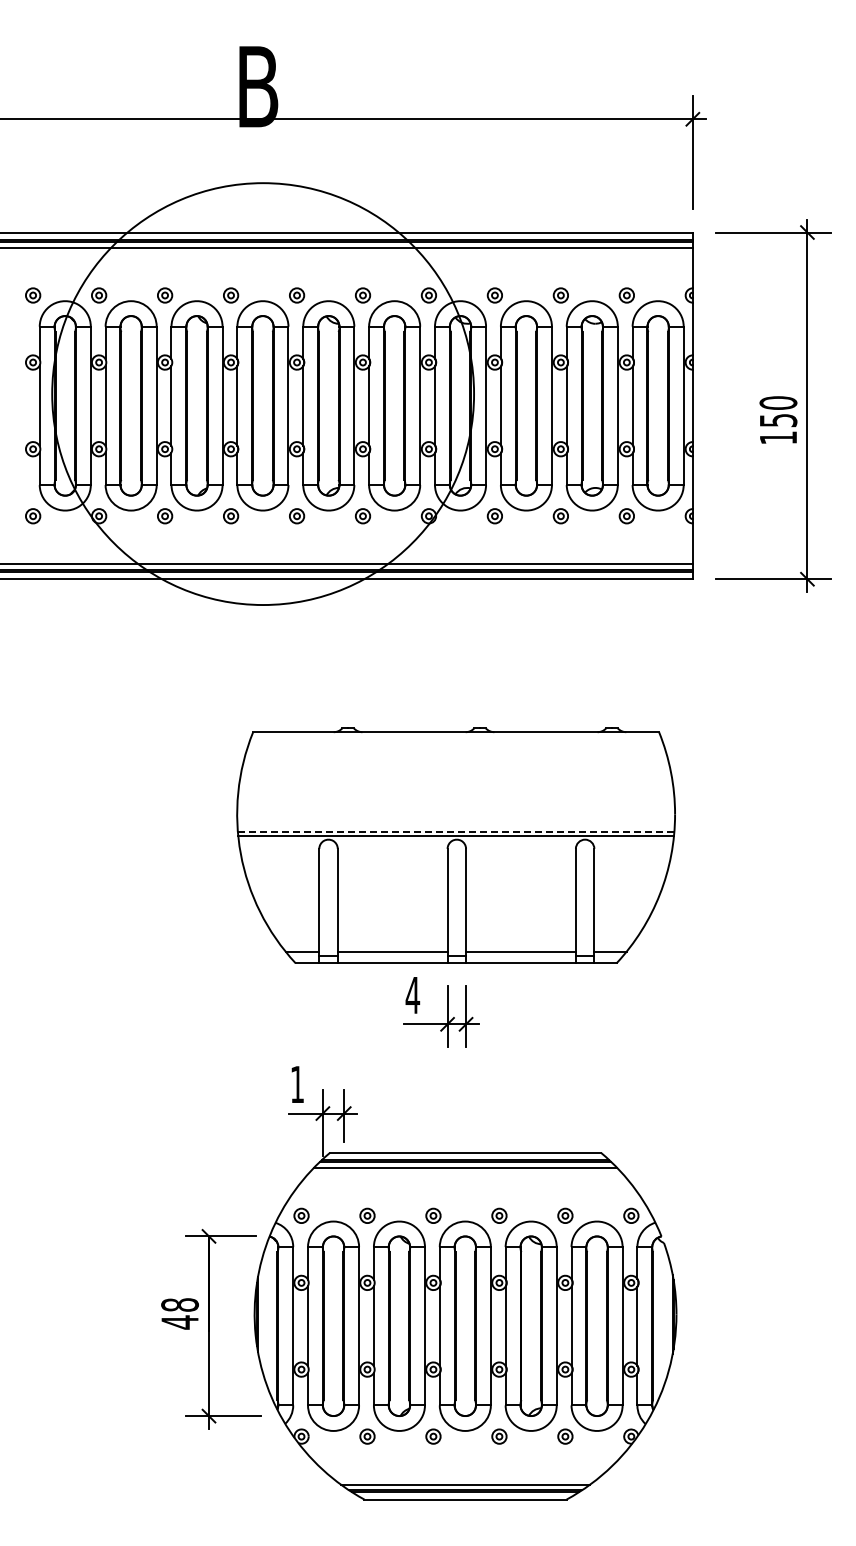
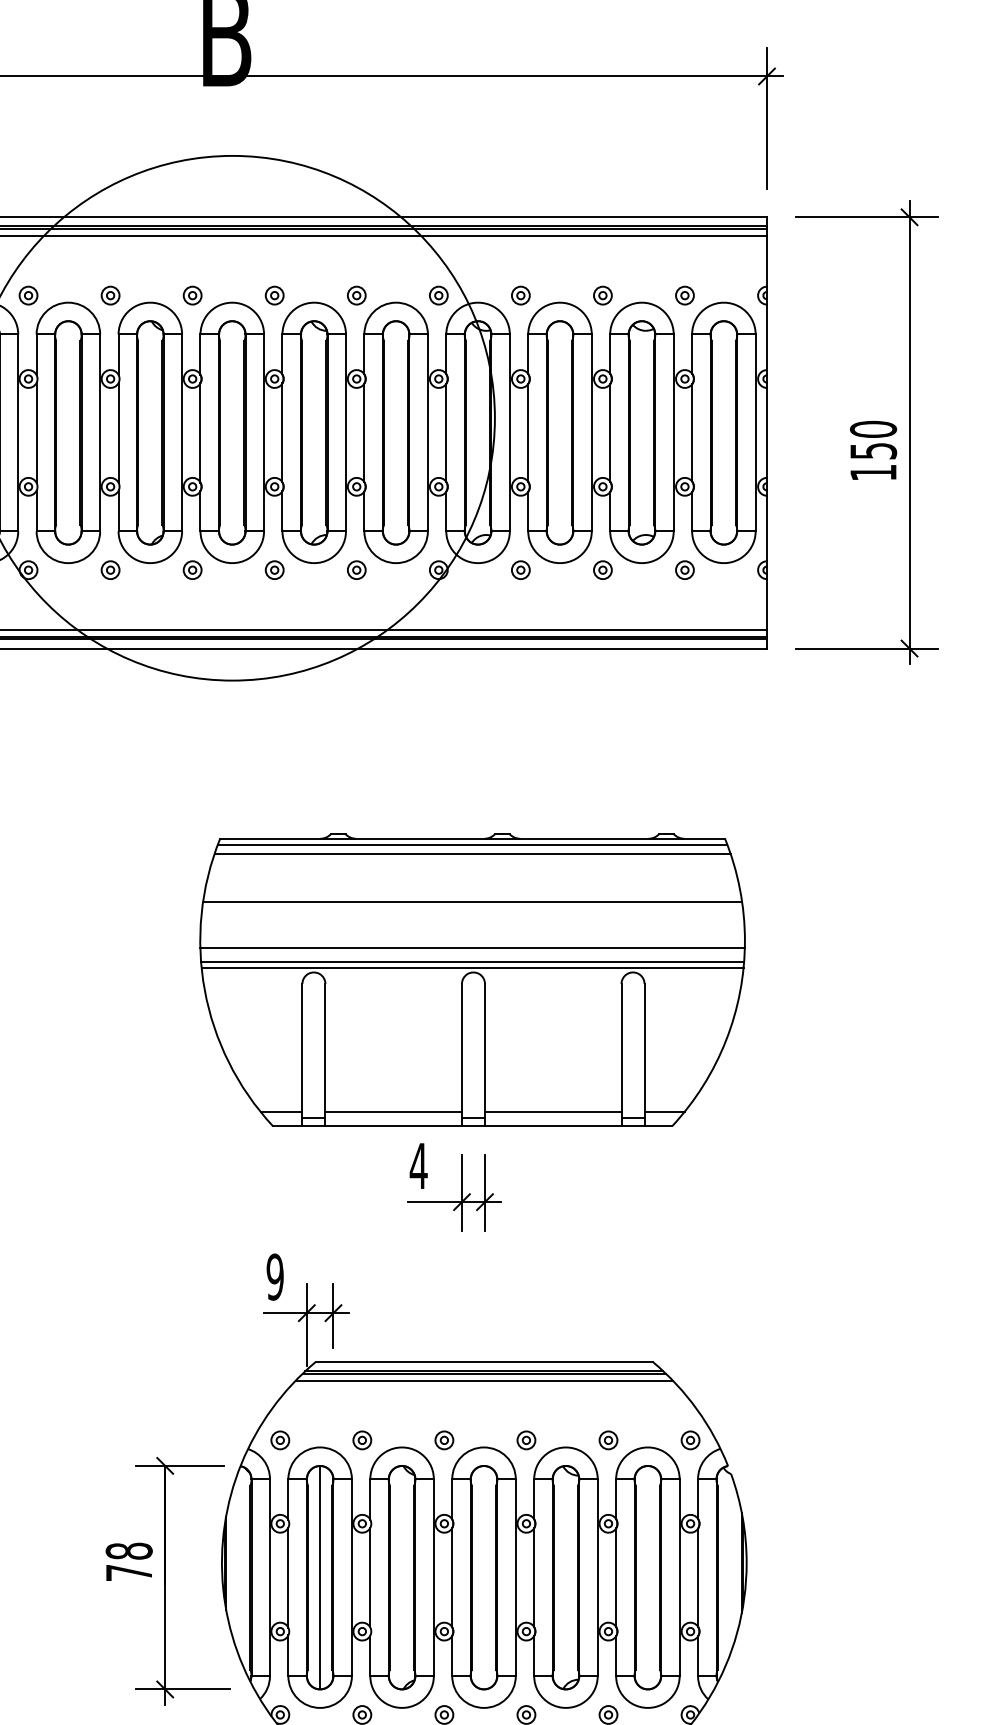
line: (455, 736) -> (471, 844), added
line: (455, 744) -> (471, 854), added
line: (455, 783) -> (471, 902), added
line: (456, 820) -> (473, 948), added
line: (455, 831) -> (471, 962), dashed -> solid
text: (297, 1084) -> (275, 1276), 1 -> 9
text: (179, 1322) -> (128, 1573), 48 -> 78
line: (333, 1326) -> (320, 1577), added

